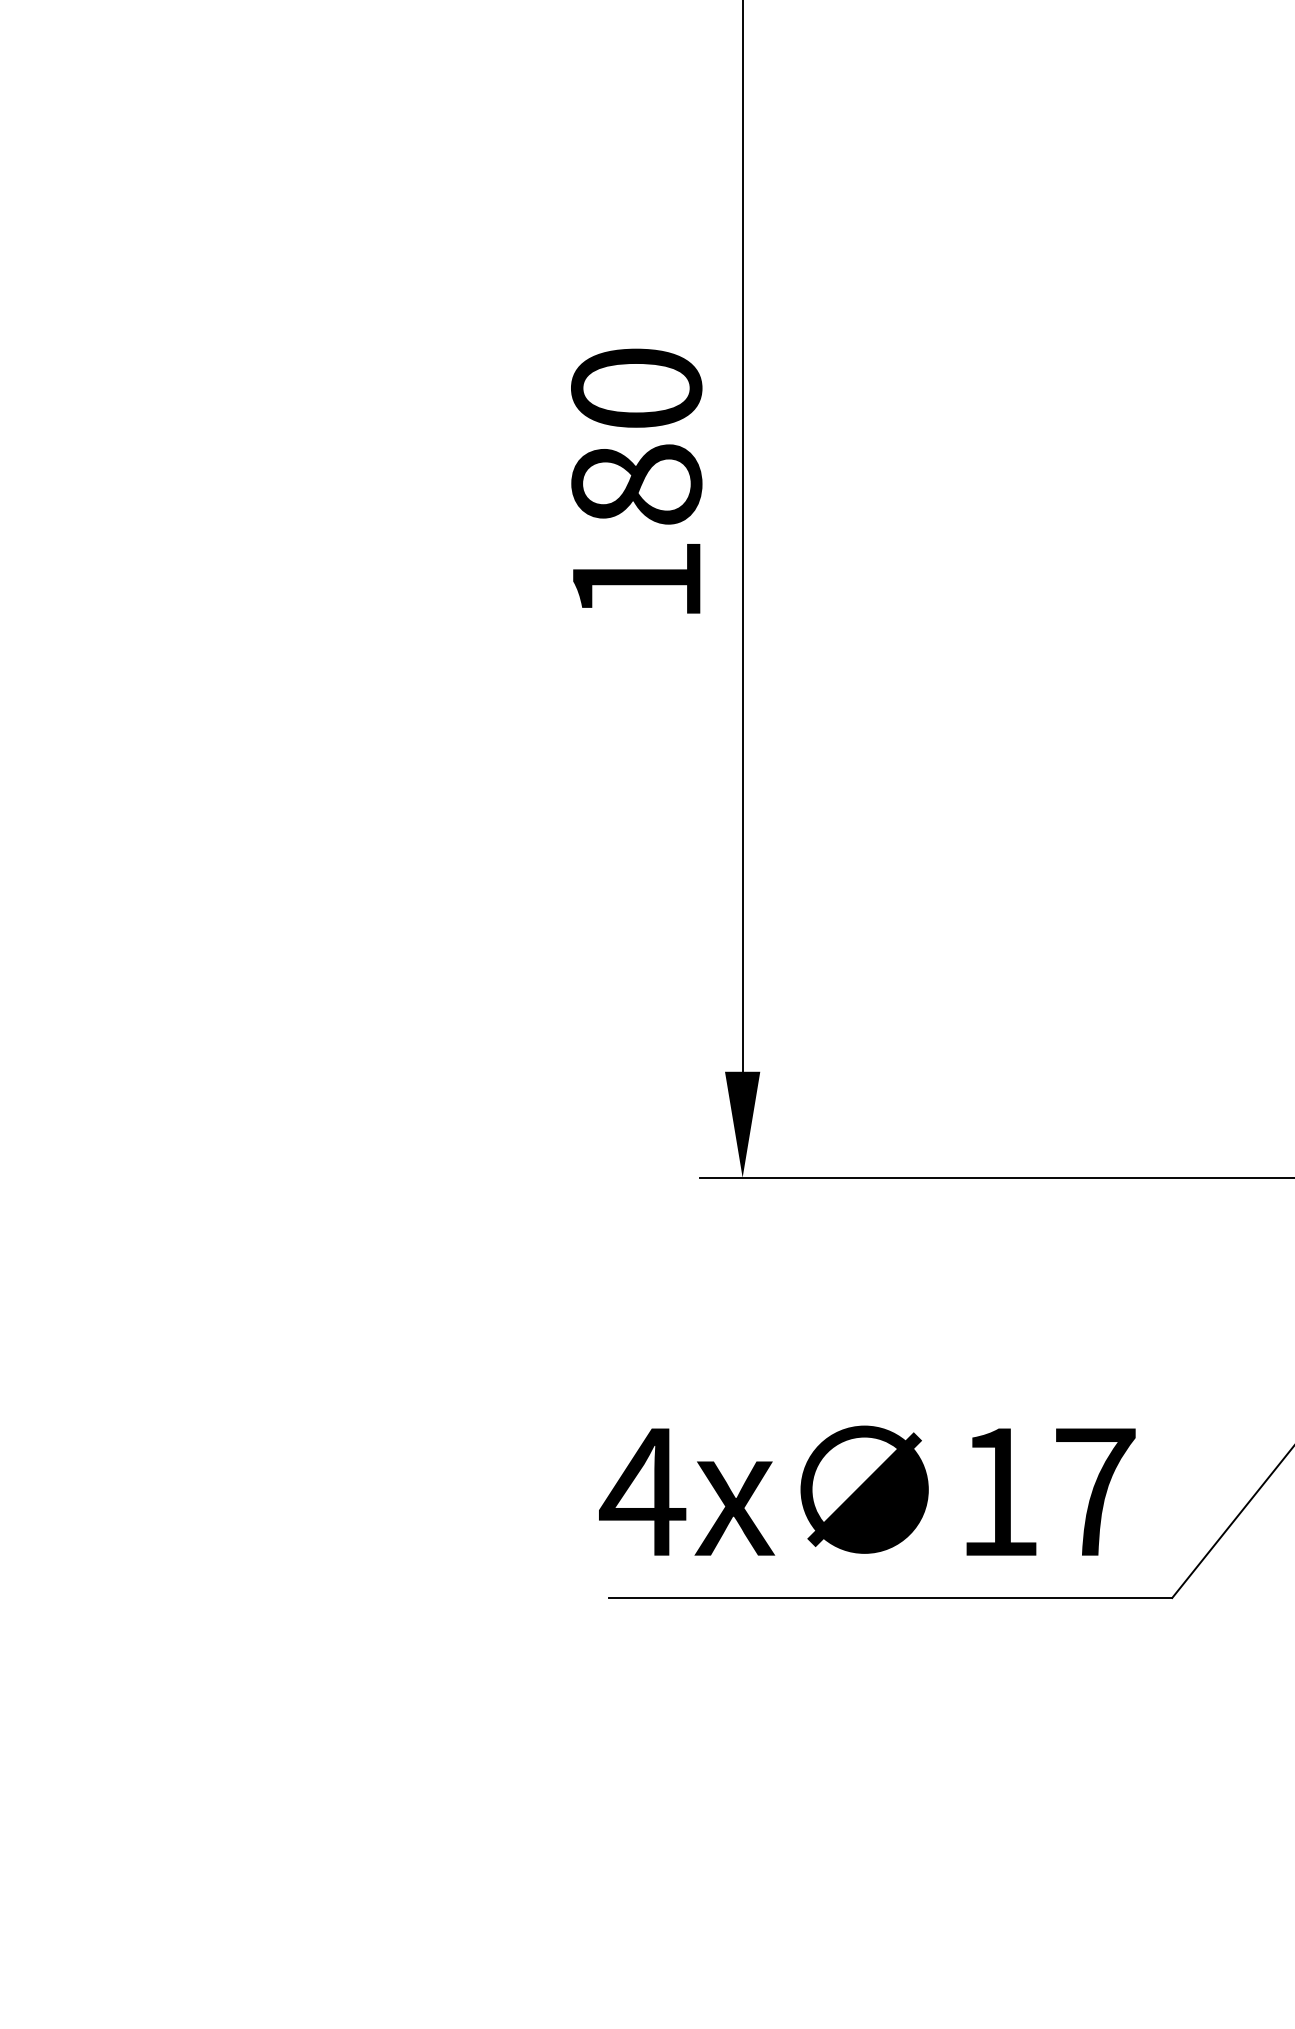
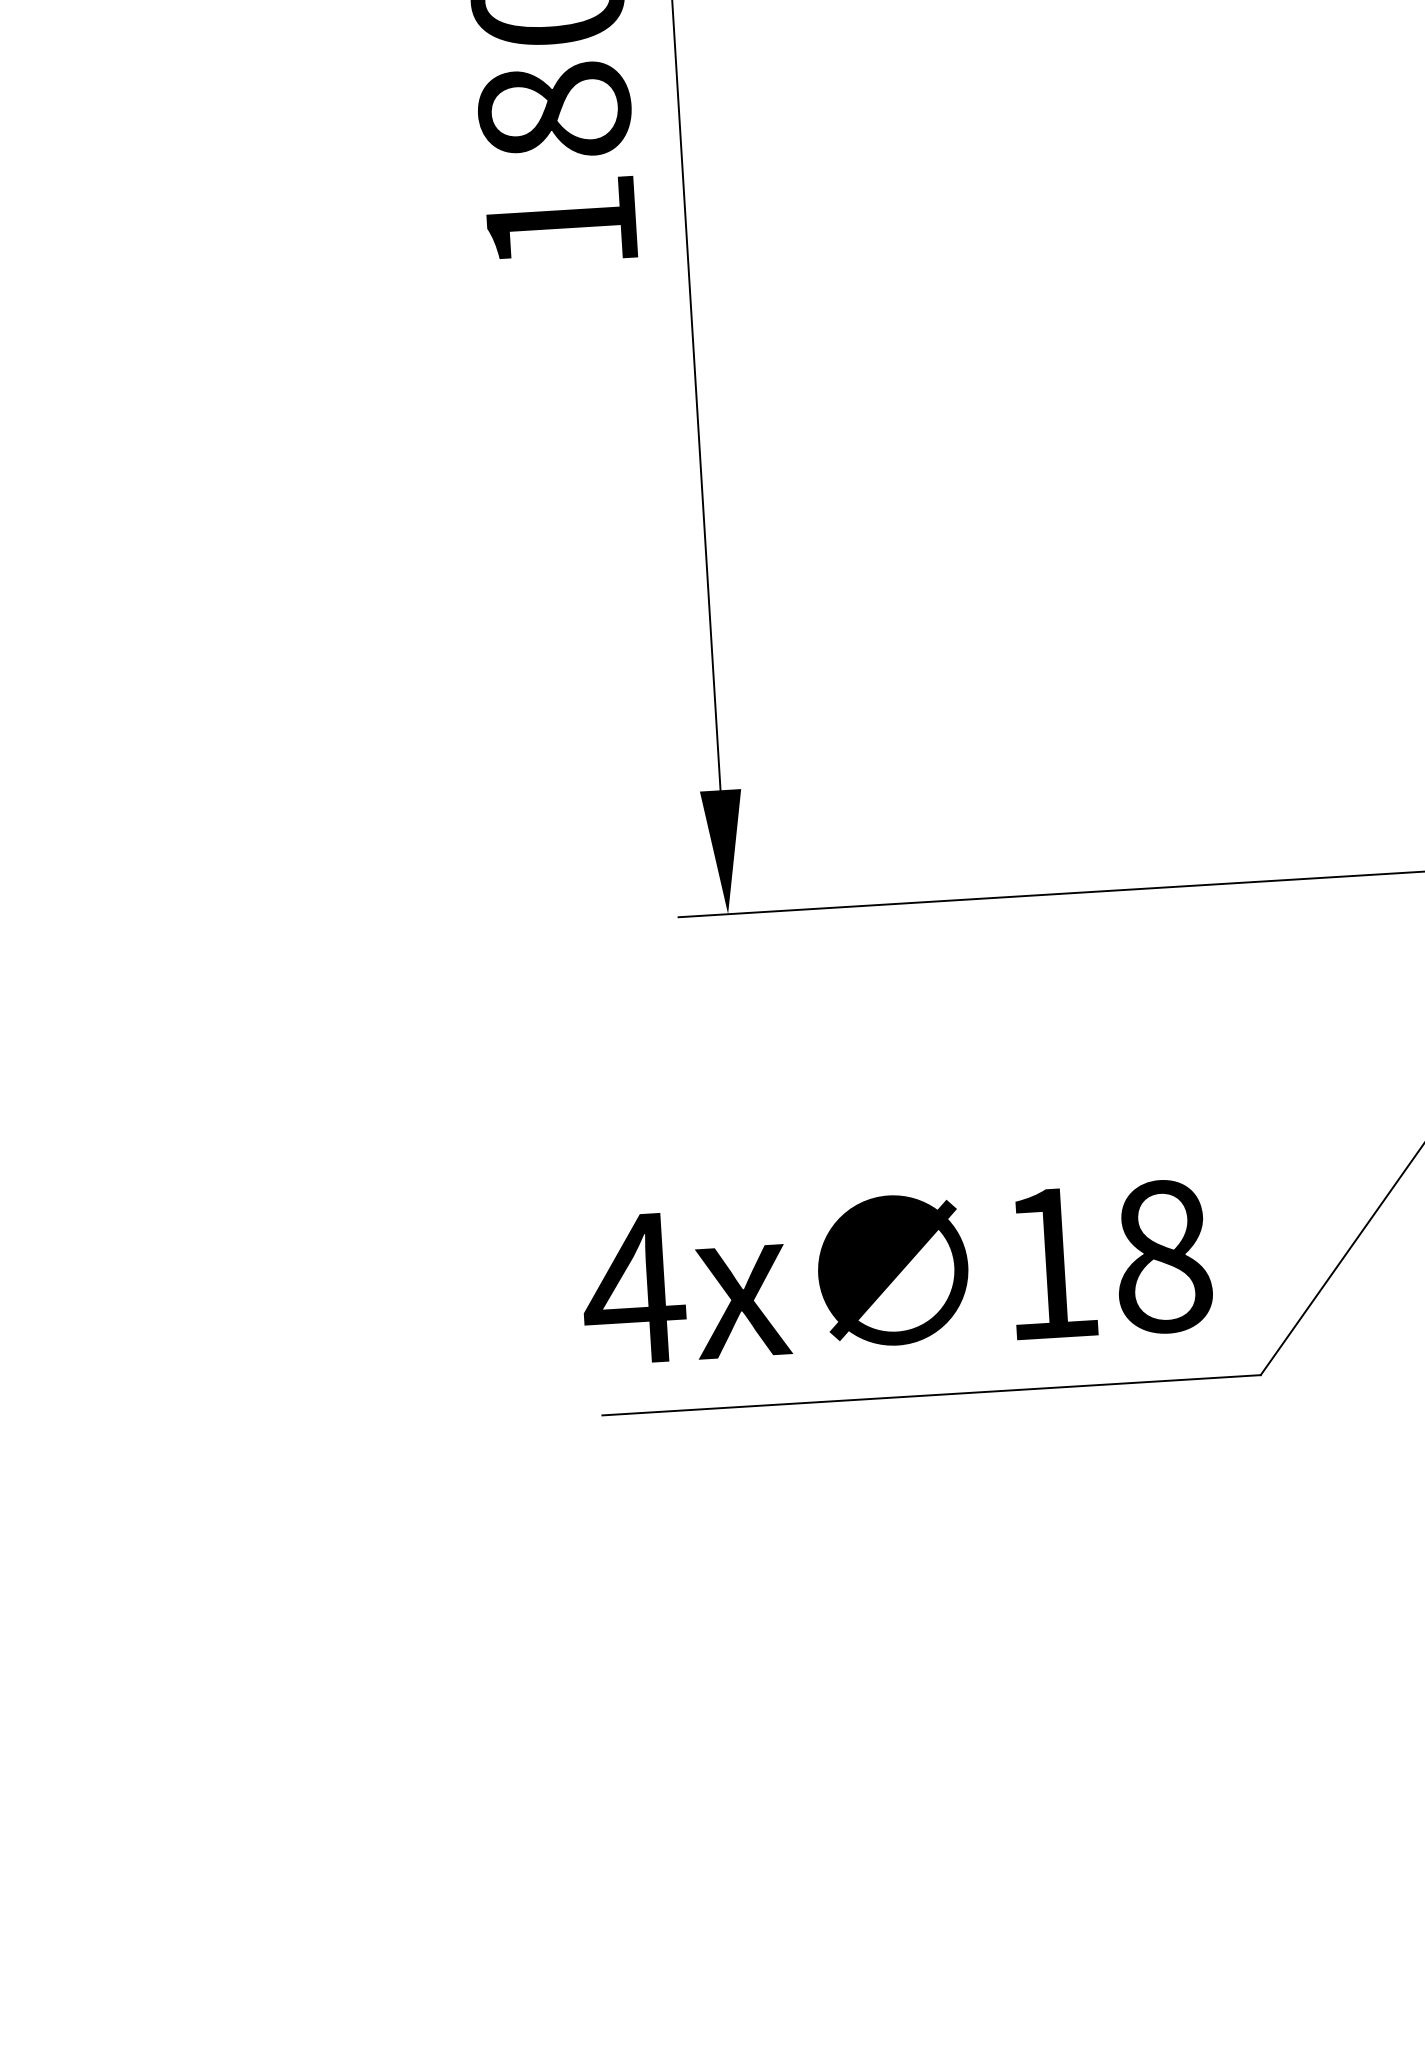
text: (1095, 1491) -> (1163, 1256), 17 -> 18

